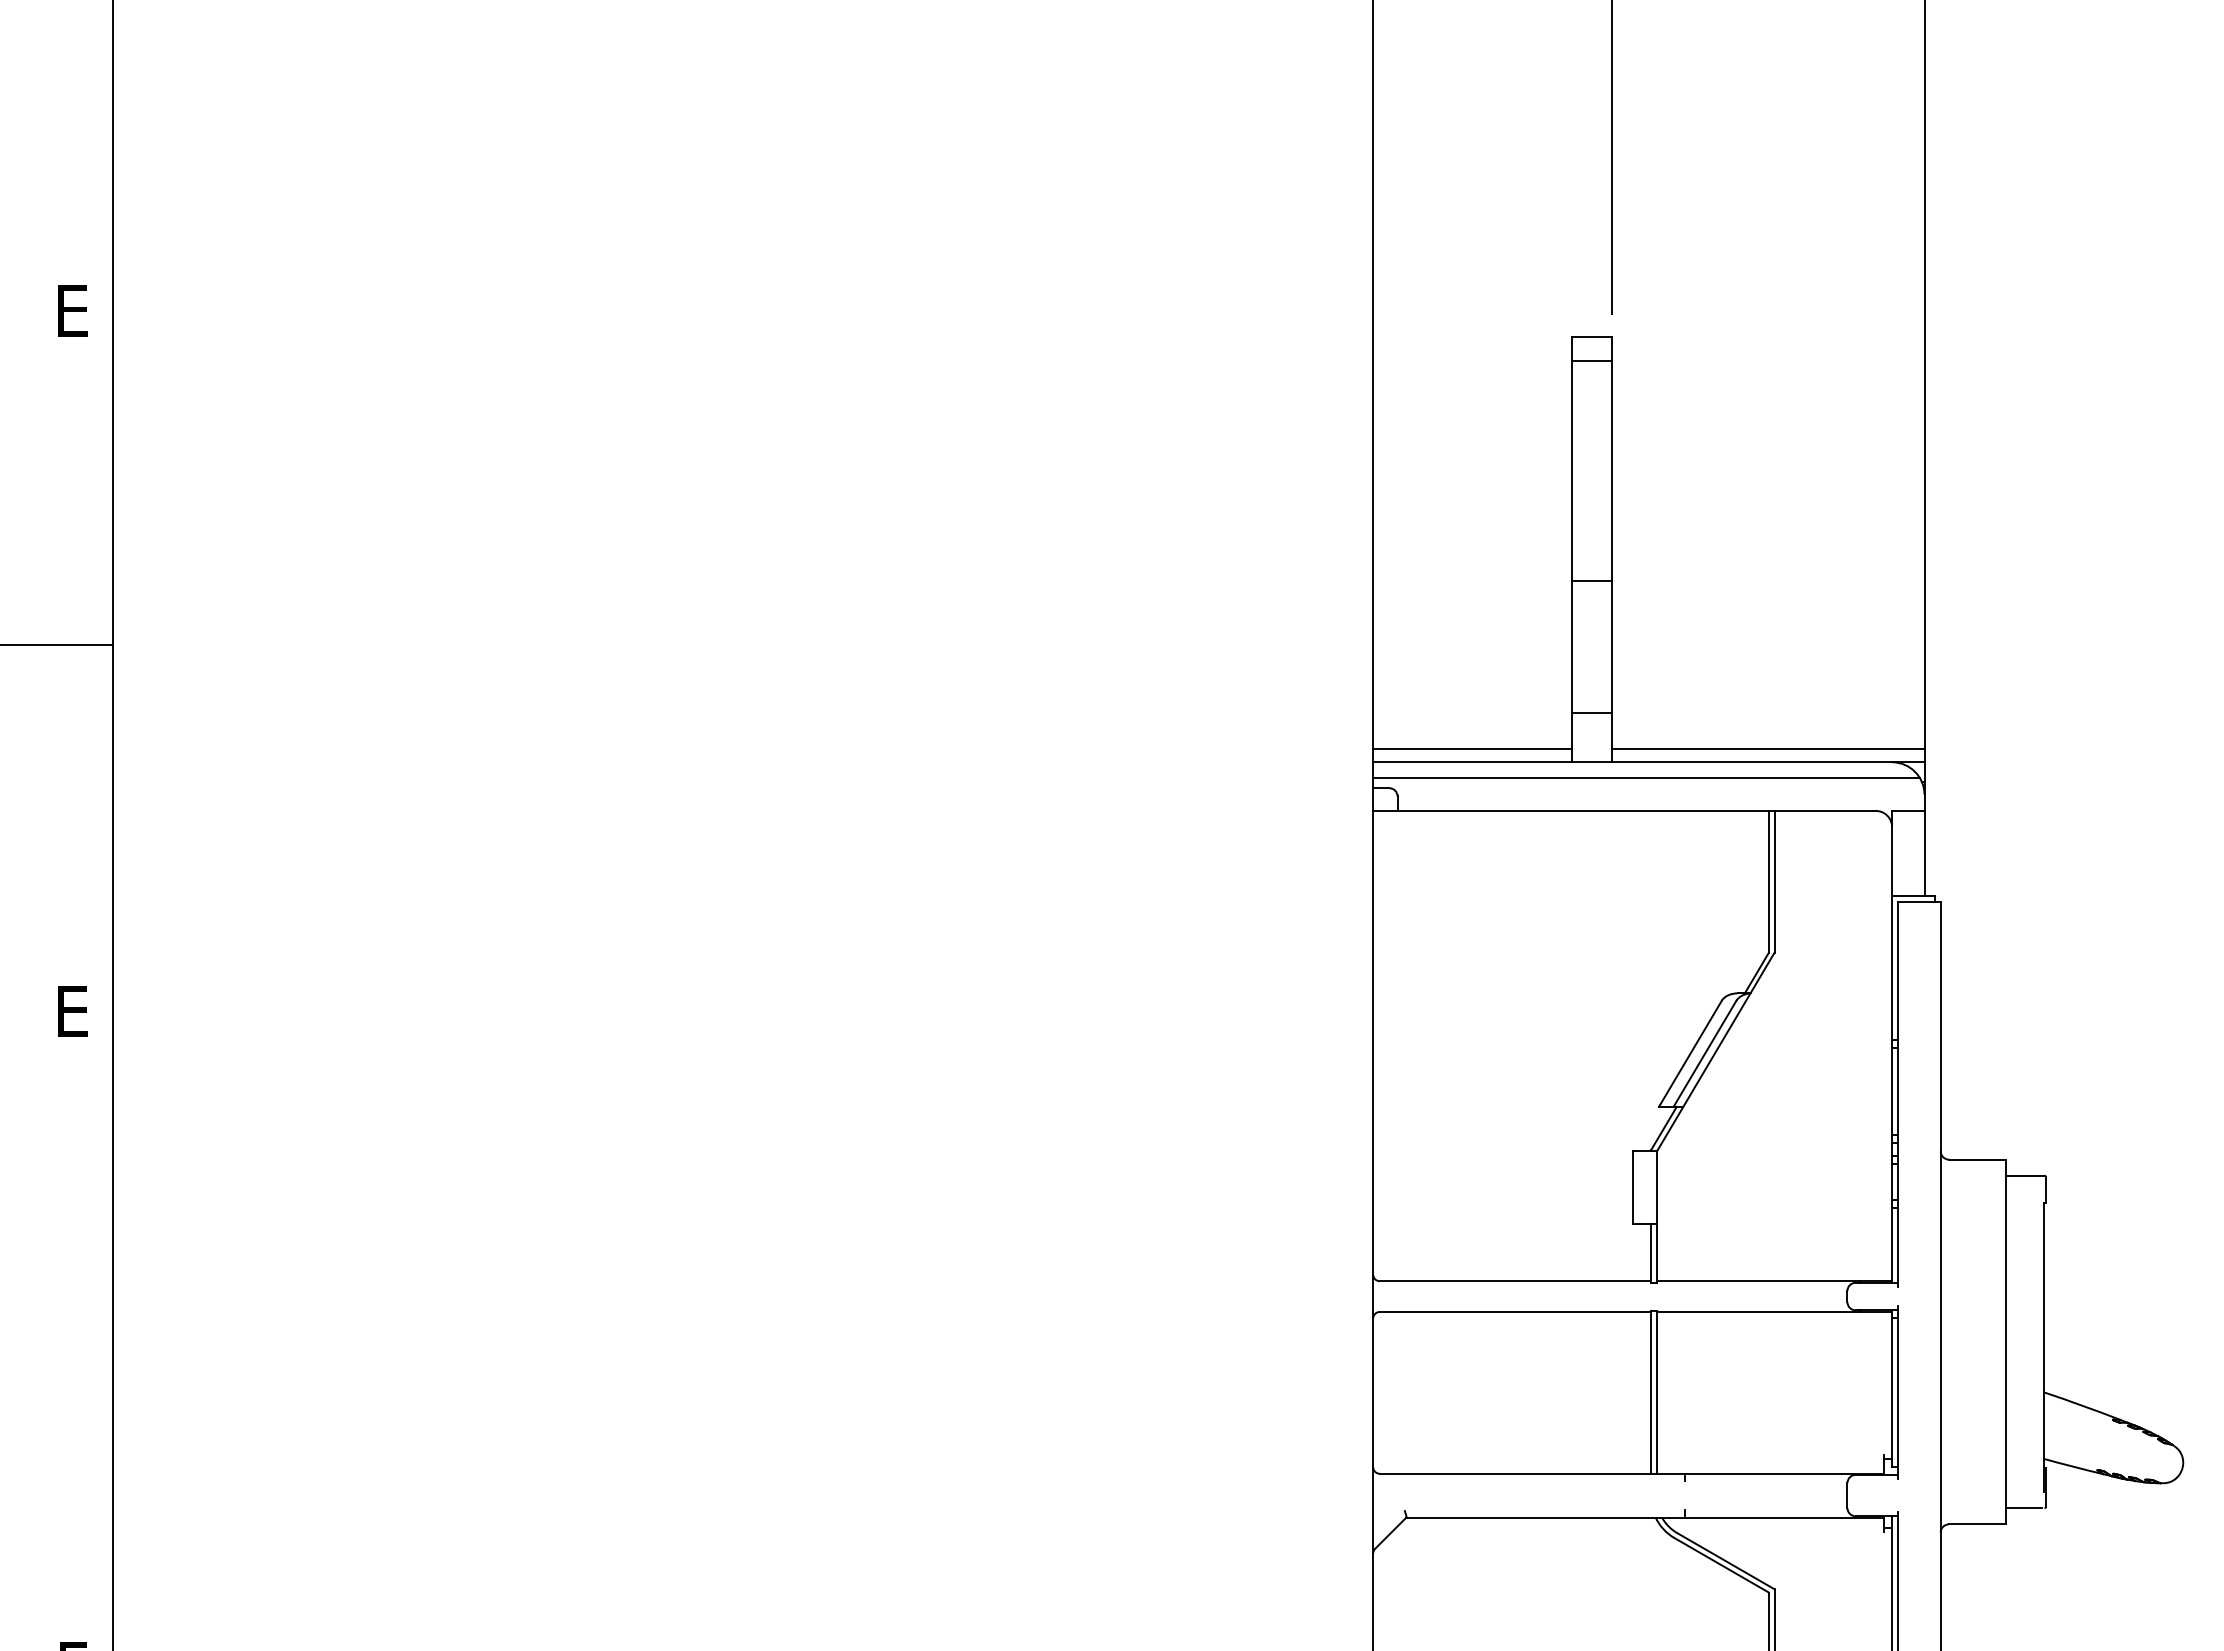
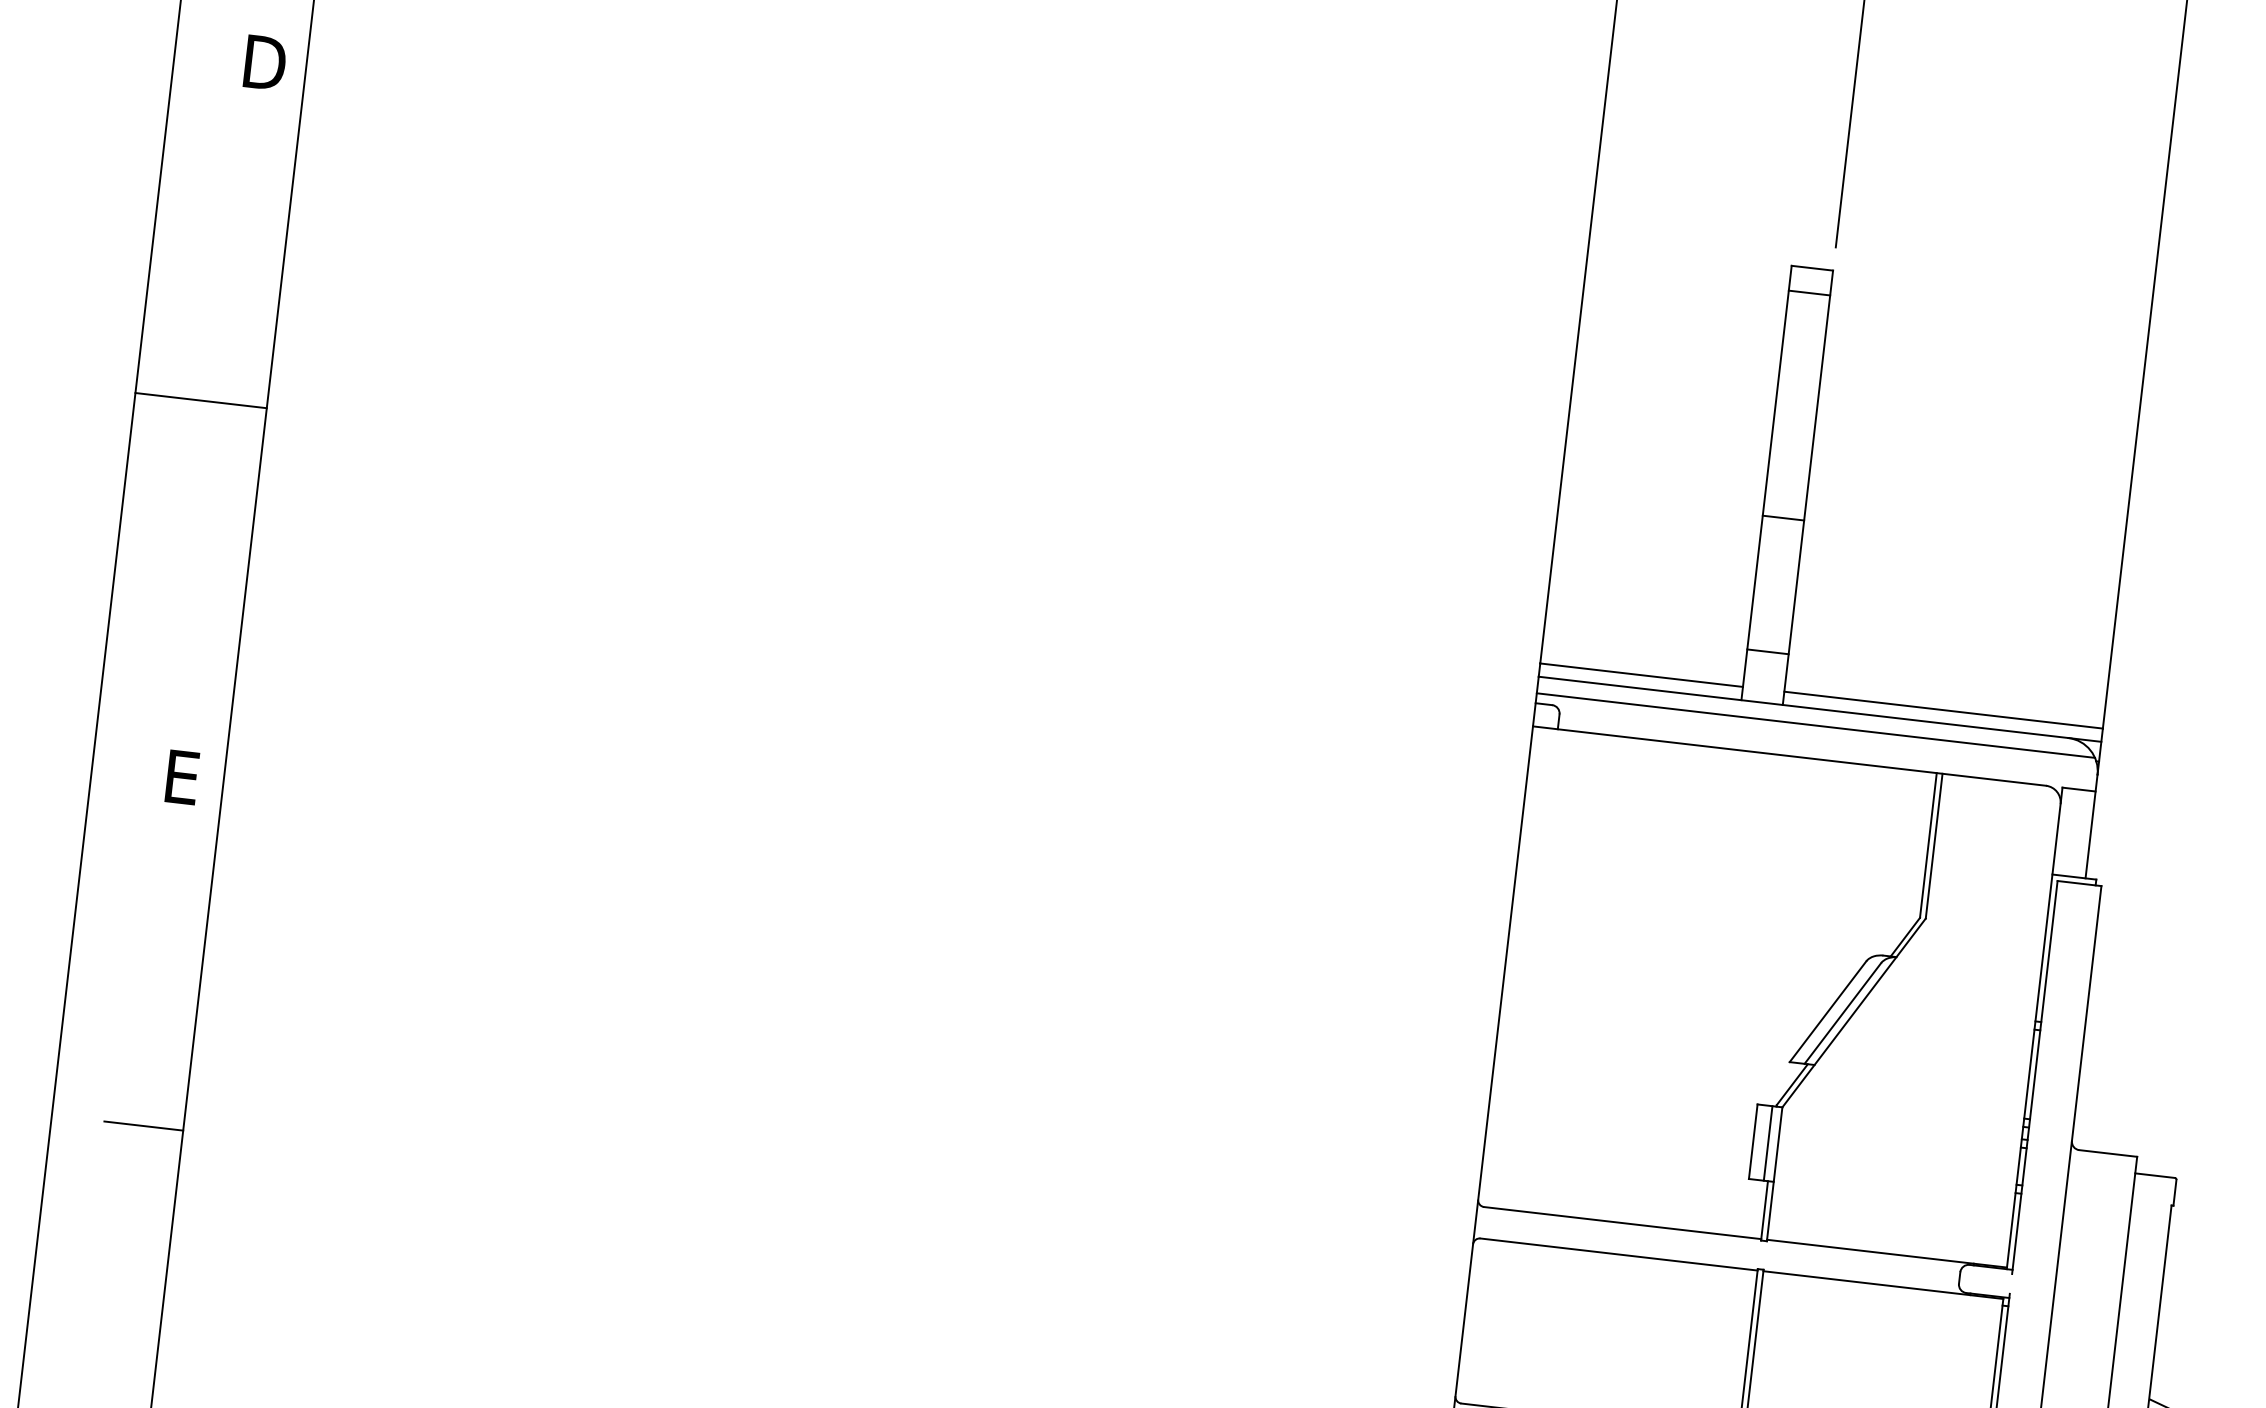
text: (72, 310) -> (264, 62), E -> D
line: (1647, 1187) -> (1768, 1143), added
line: (74, 1352) -> (143, 1125), added

